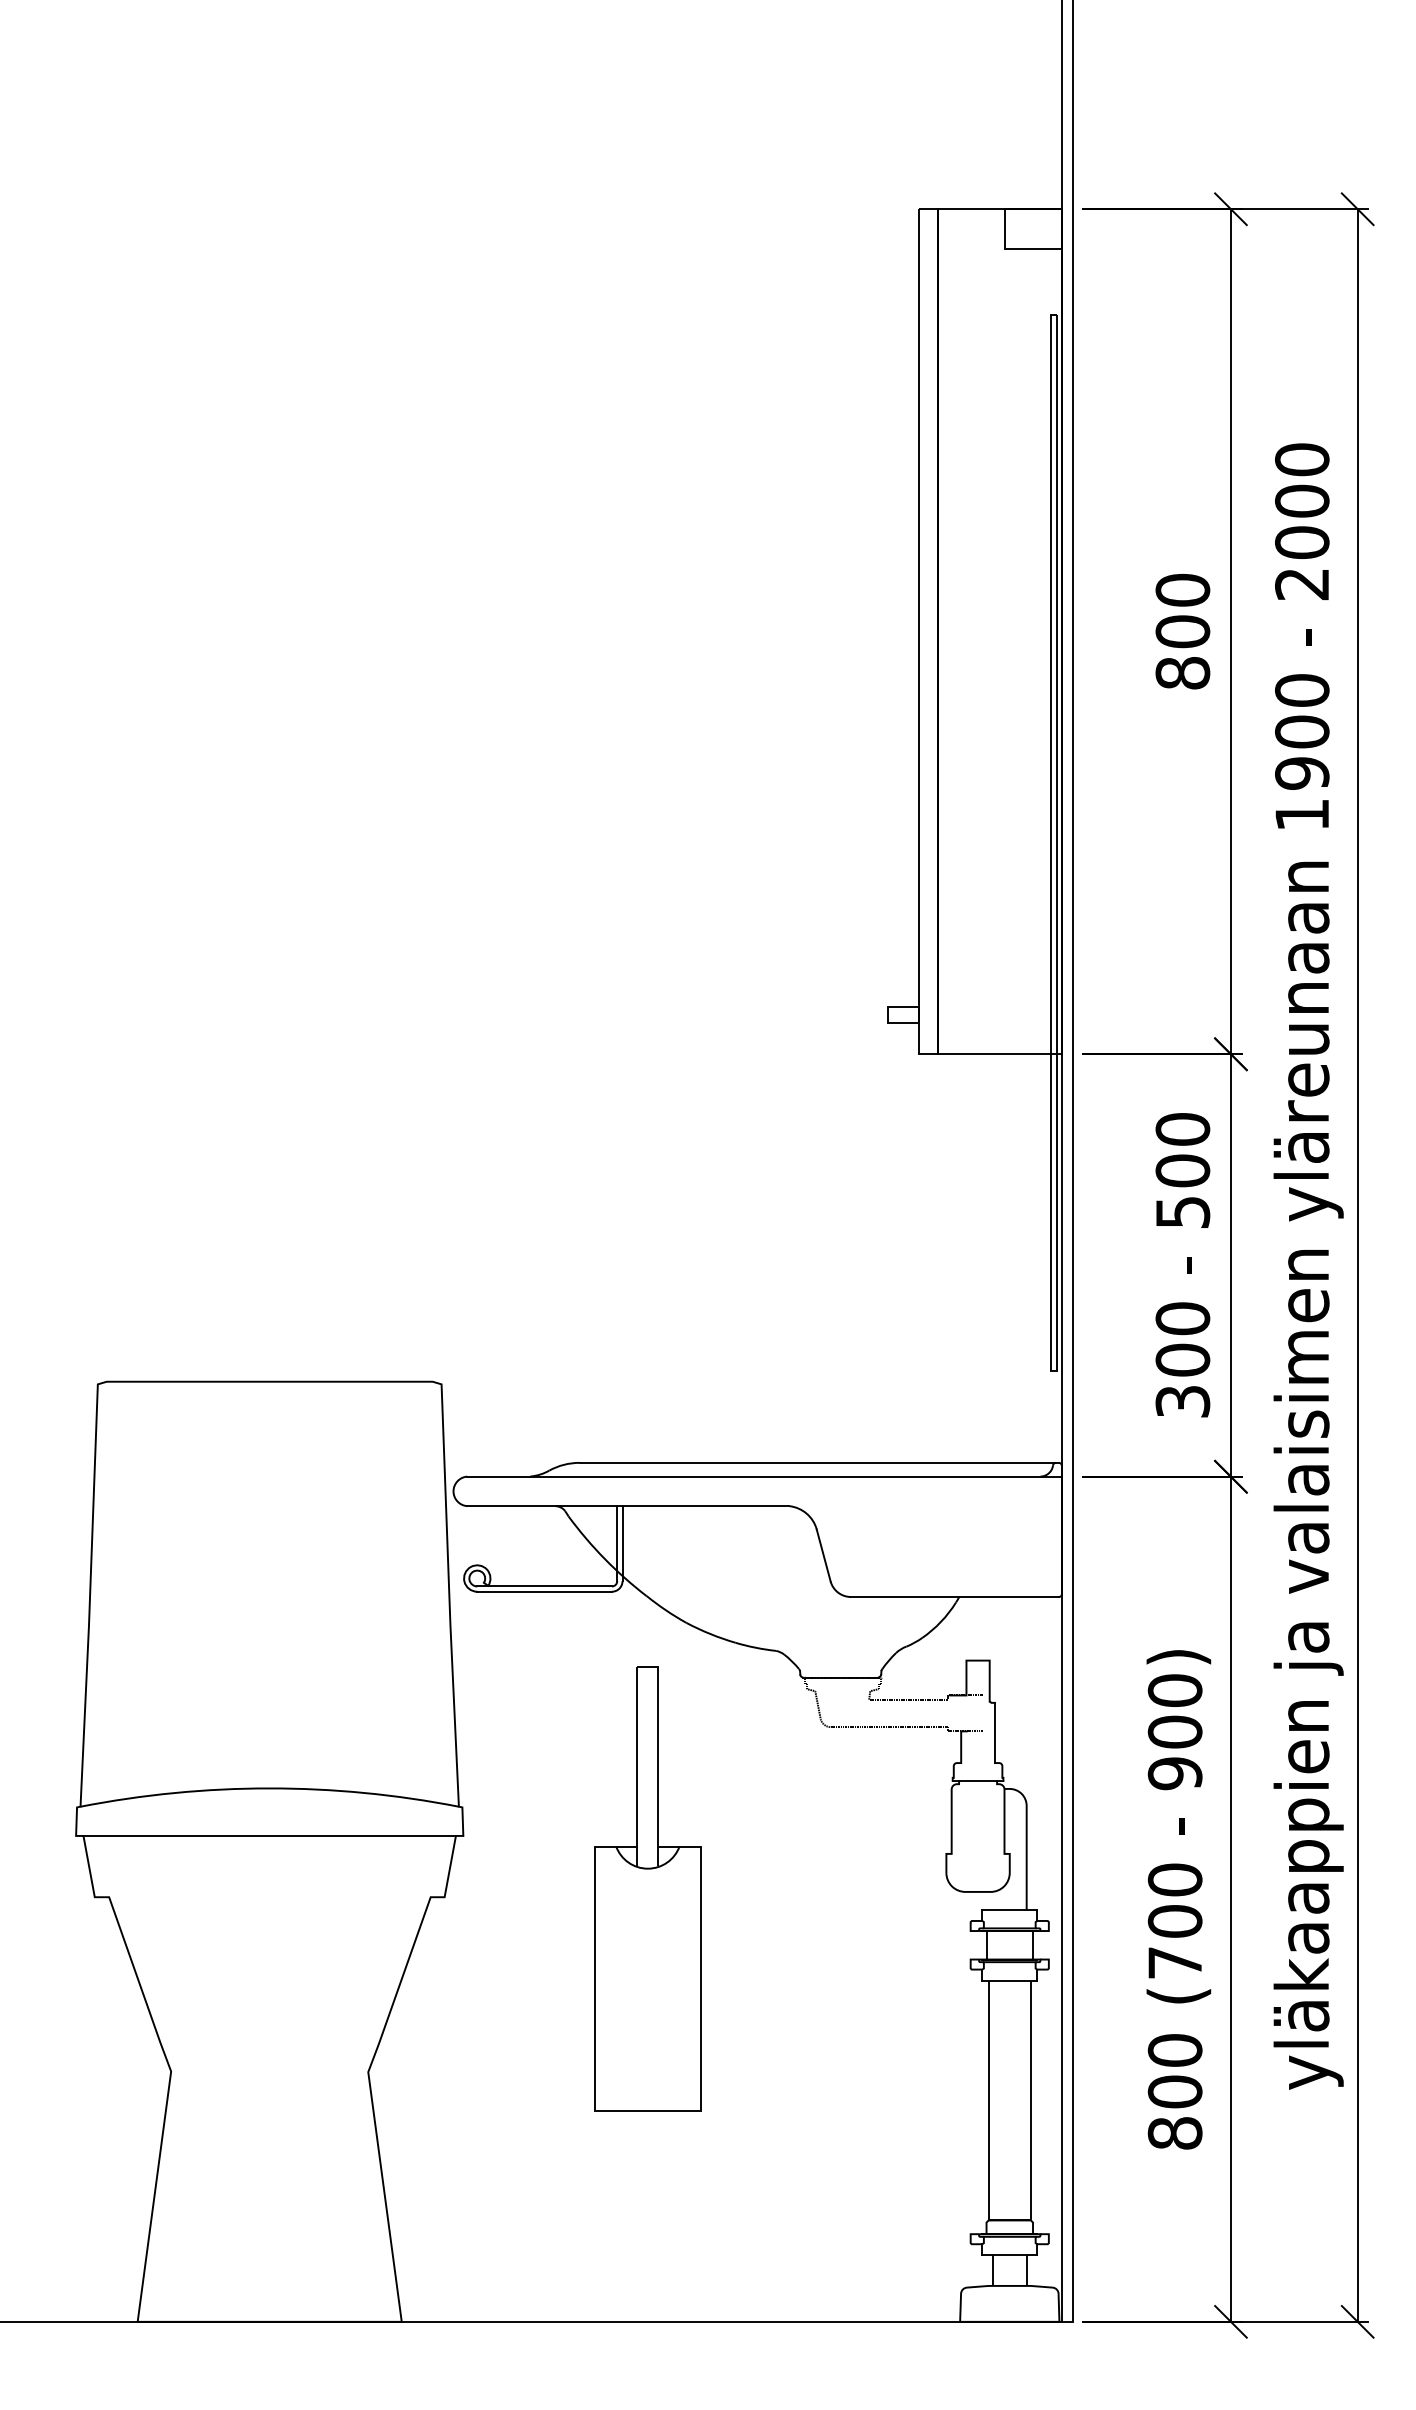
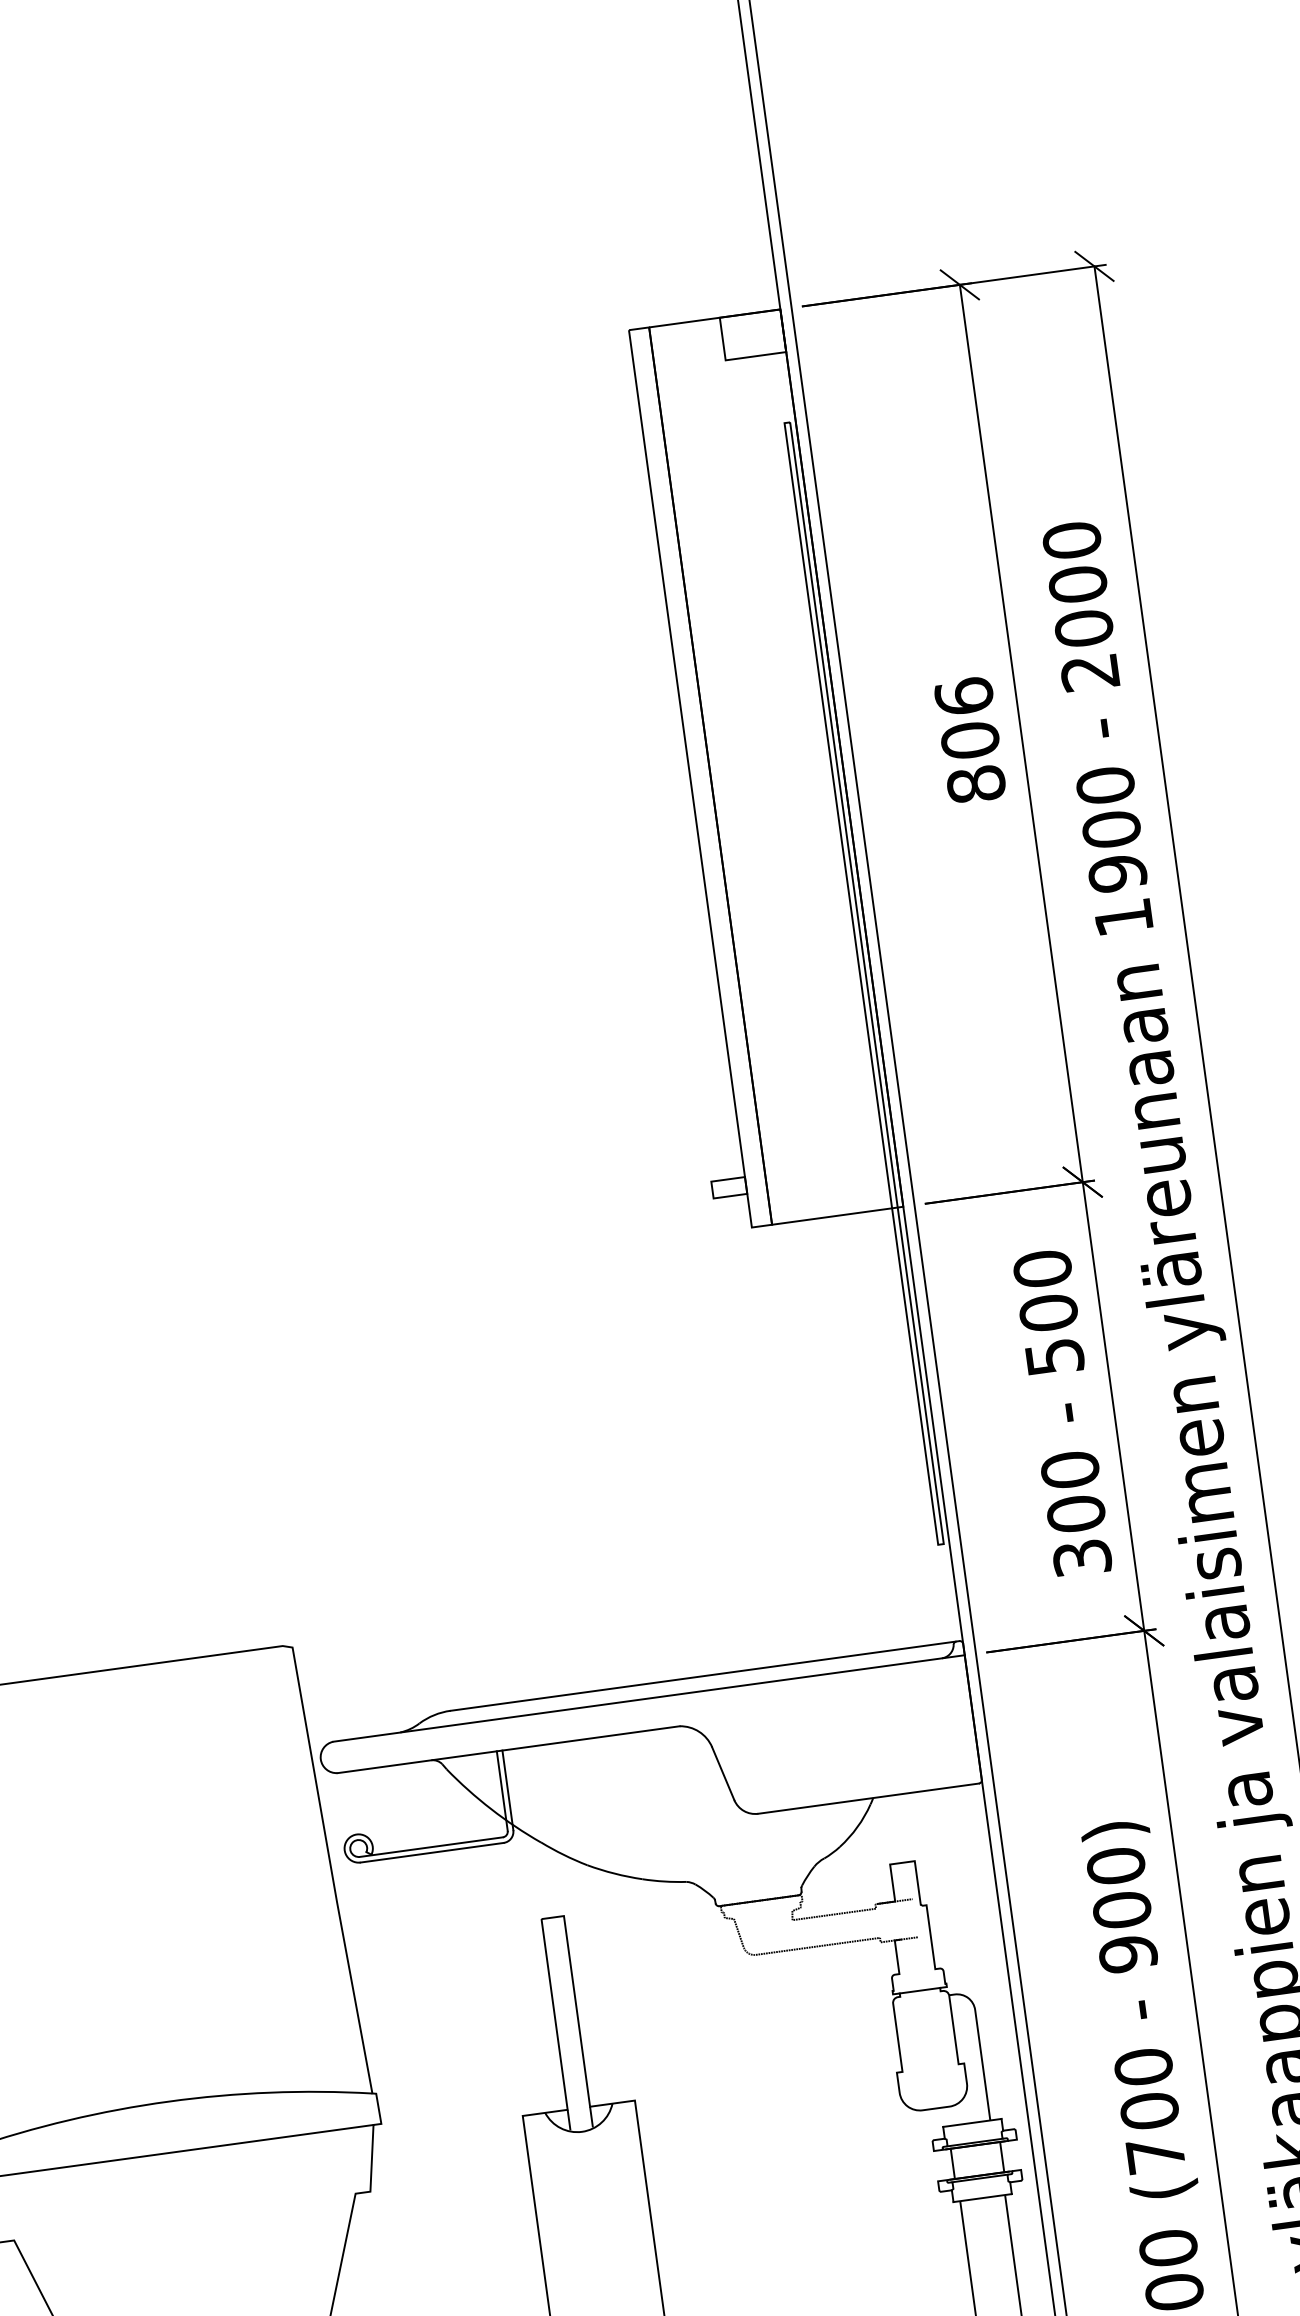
text: (1182, 589) -> (963, 695), 800 -> 806

